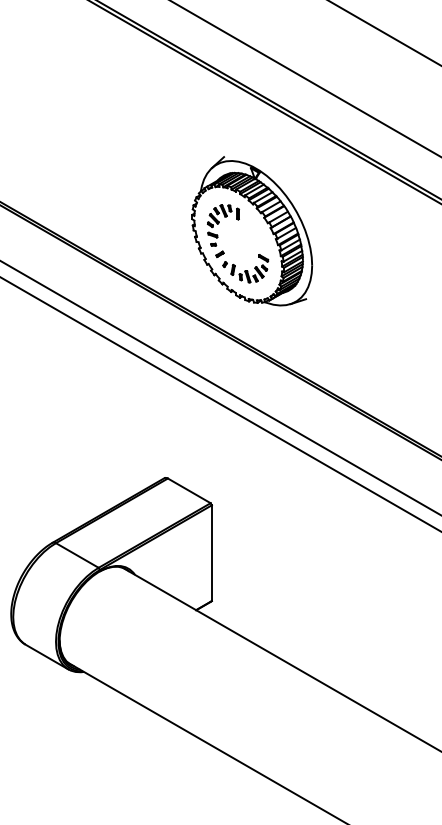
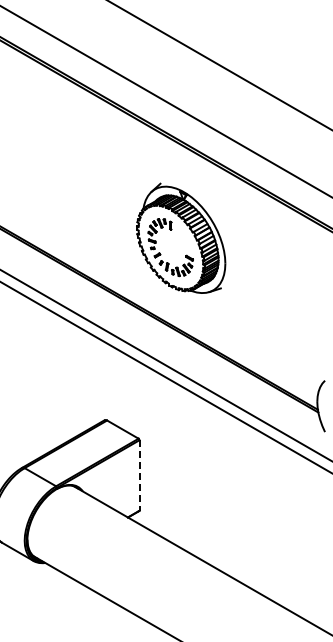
part: (252, 230) -> (181, 237), moved
line: (211, 554) -> (139, 476), solid -> dashed

